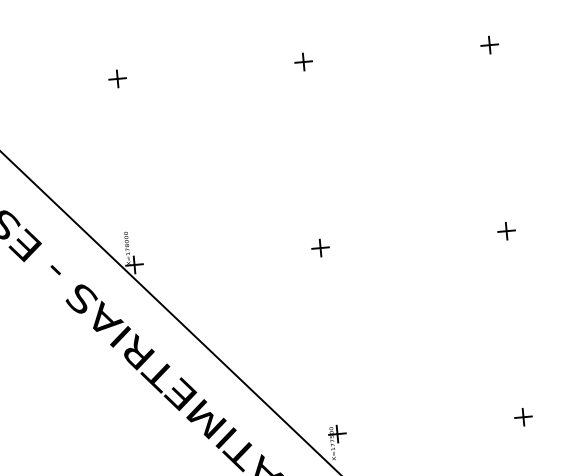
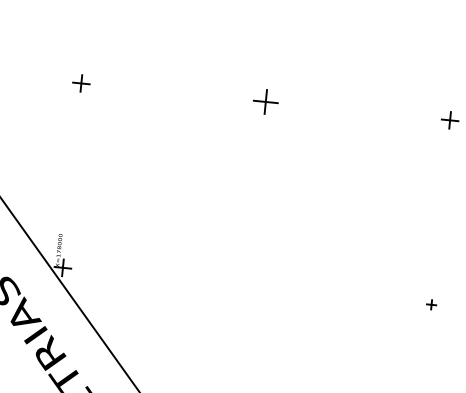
part: (303, 61) -> (265, 101), size x1.4
part: (506, 231) -> (431, 305), size x0.6
part: (320, 247) -> (247, 285), removed

